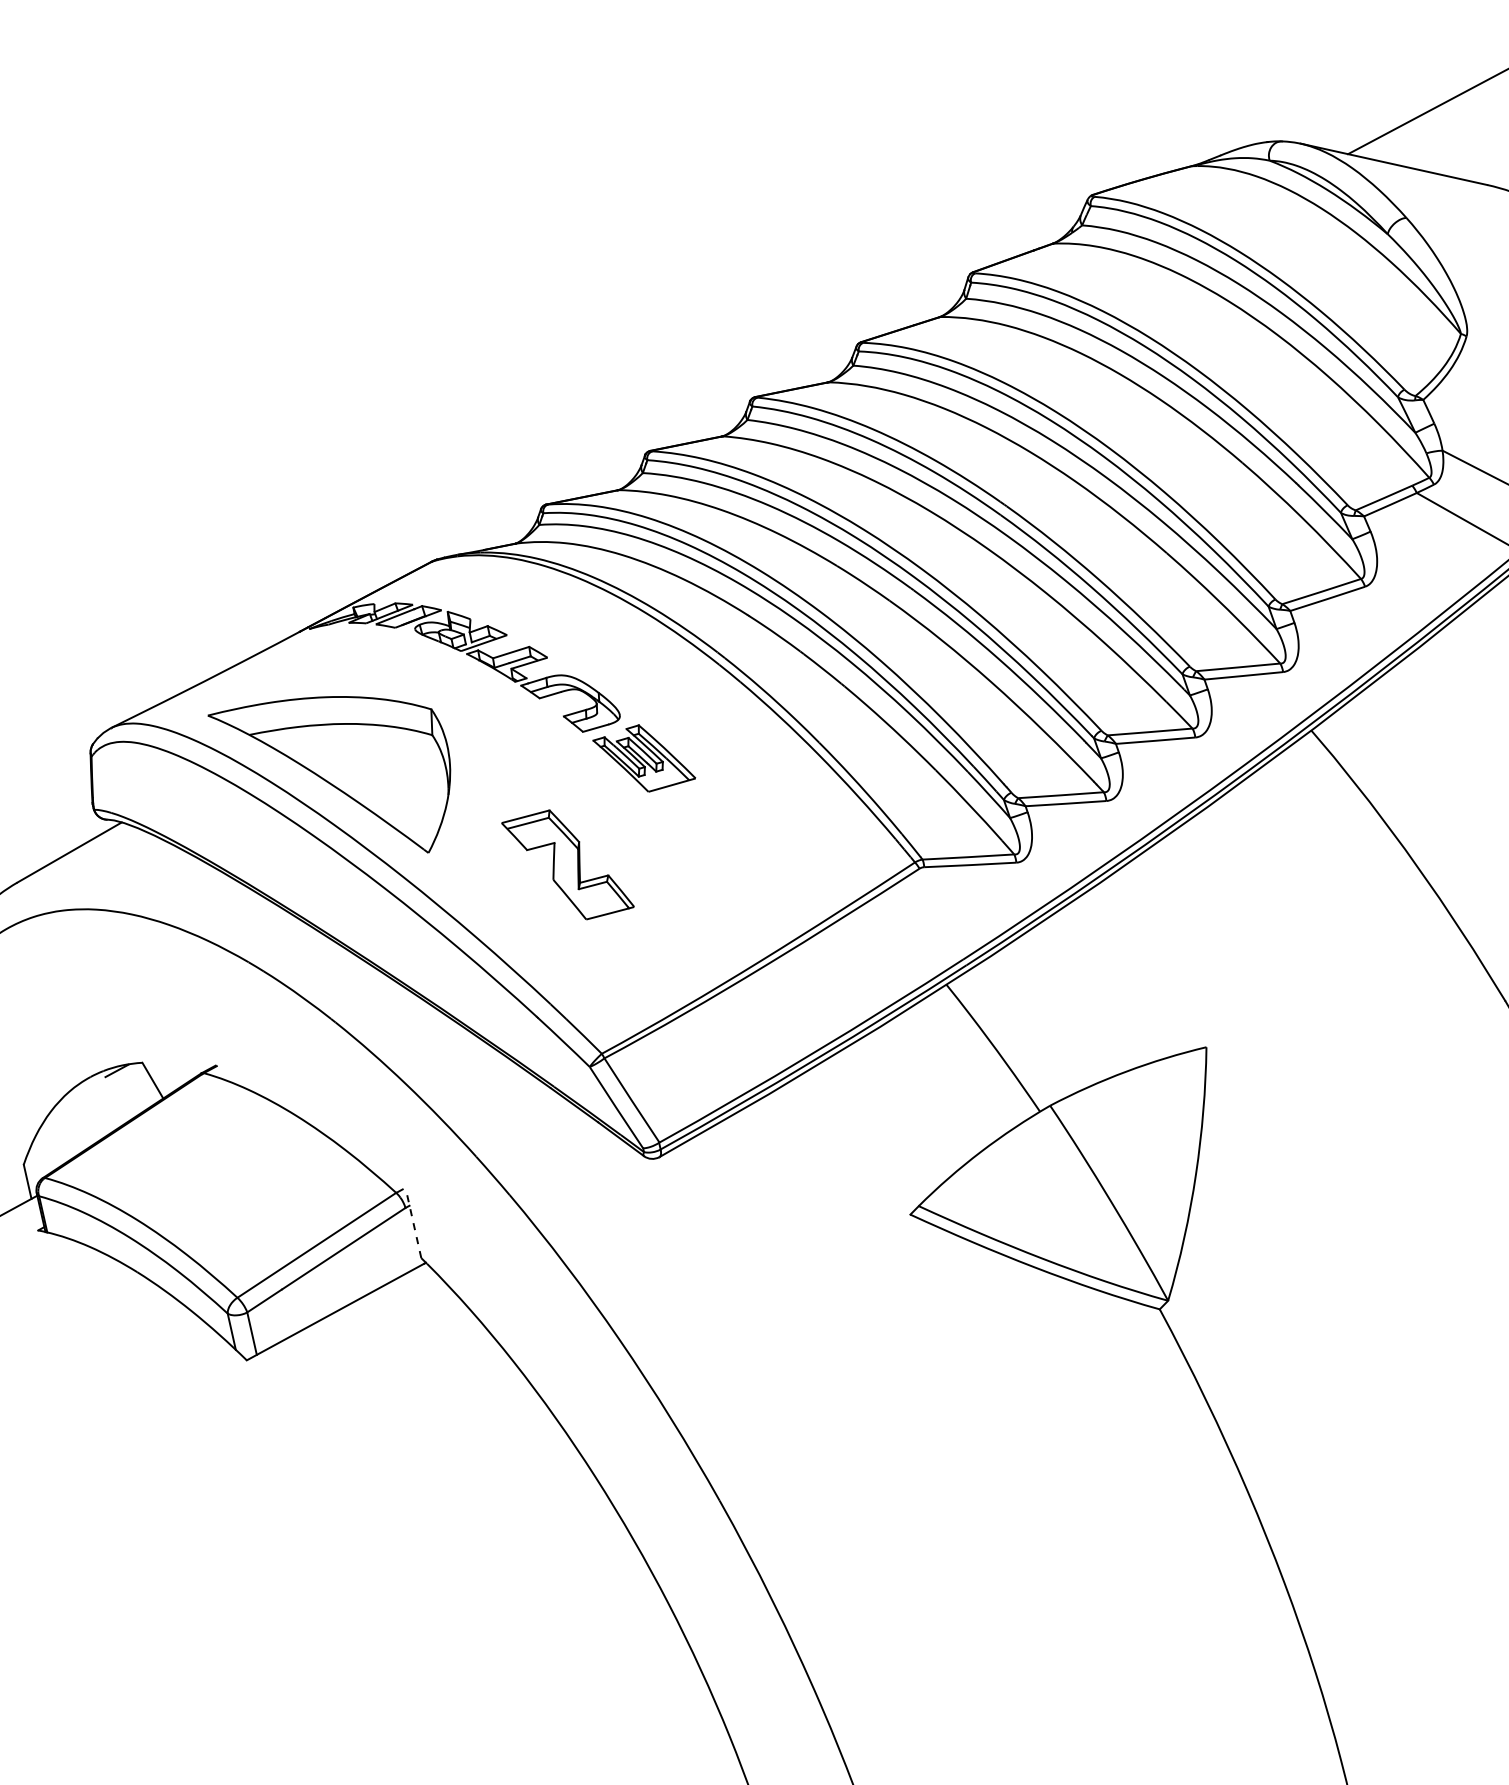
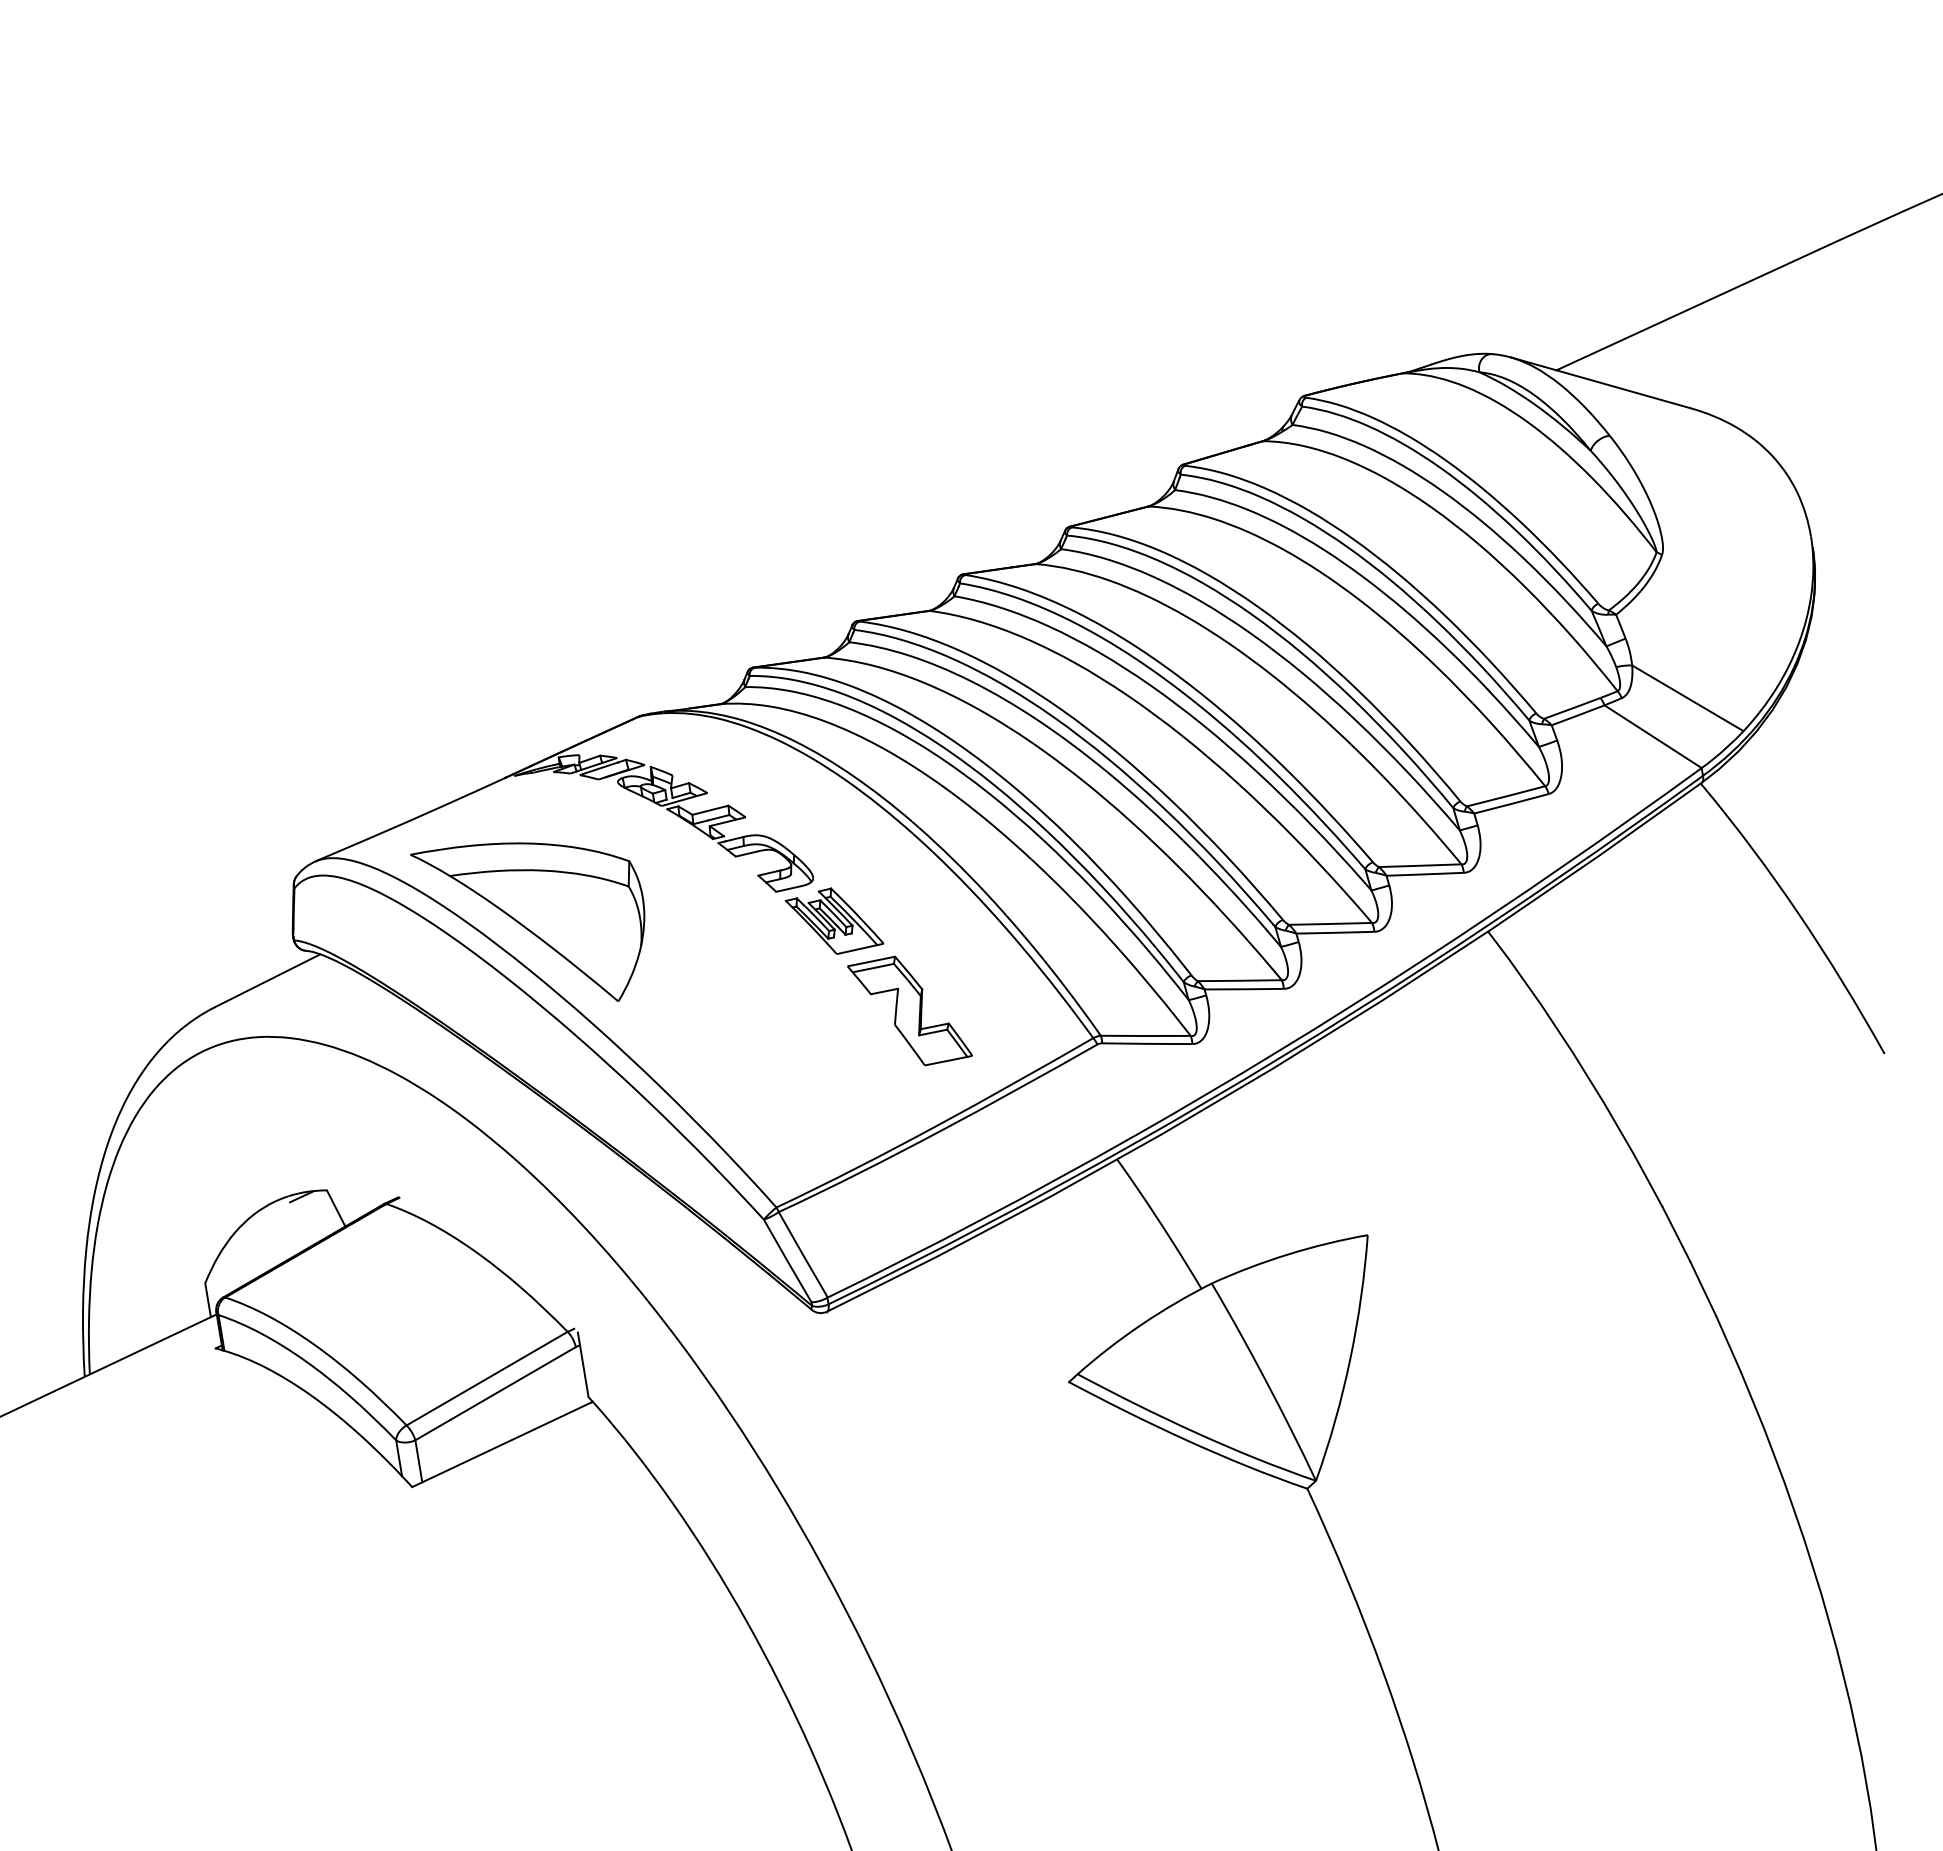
part: (567, 864) -> (909, 1010), moved
line: (414, 1225) -> (583, 1364), dashed -> solid

